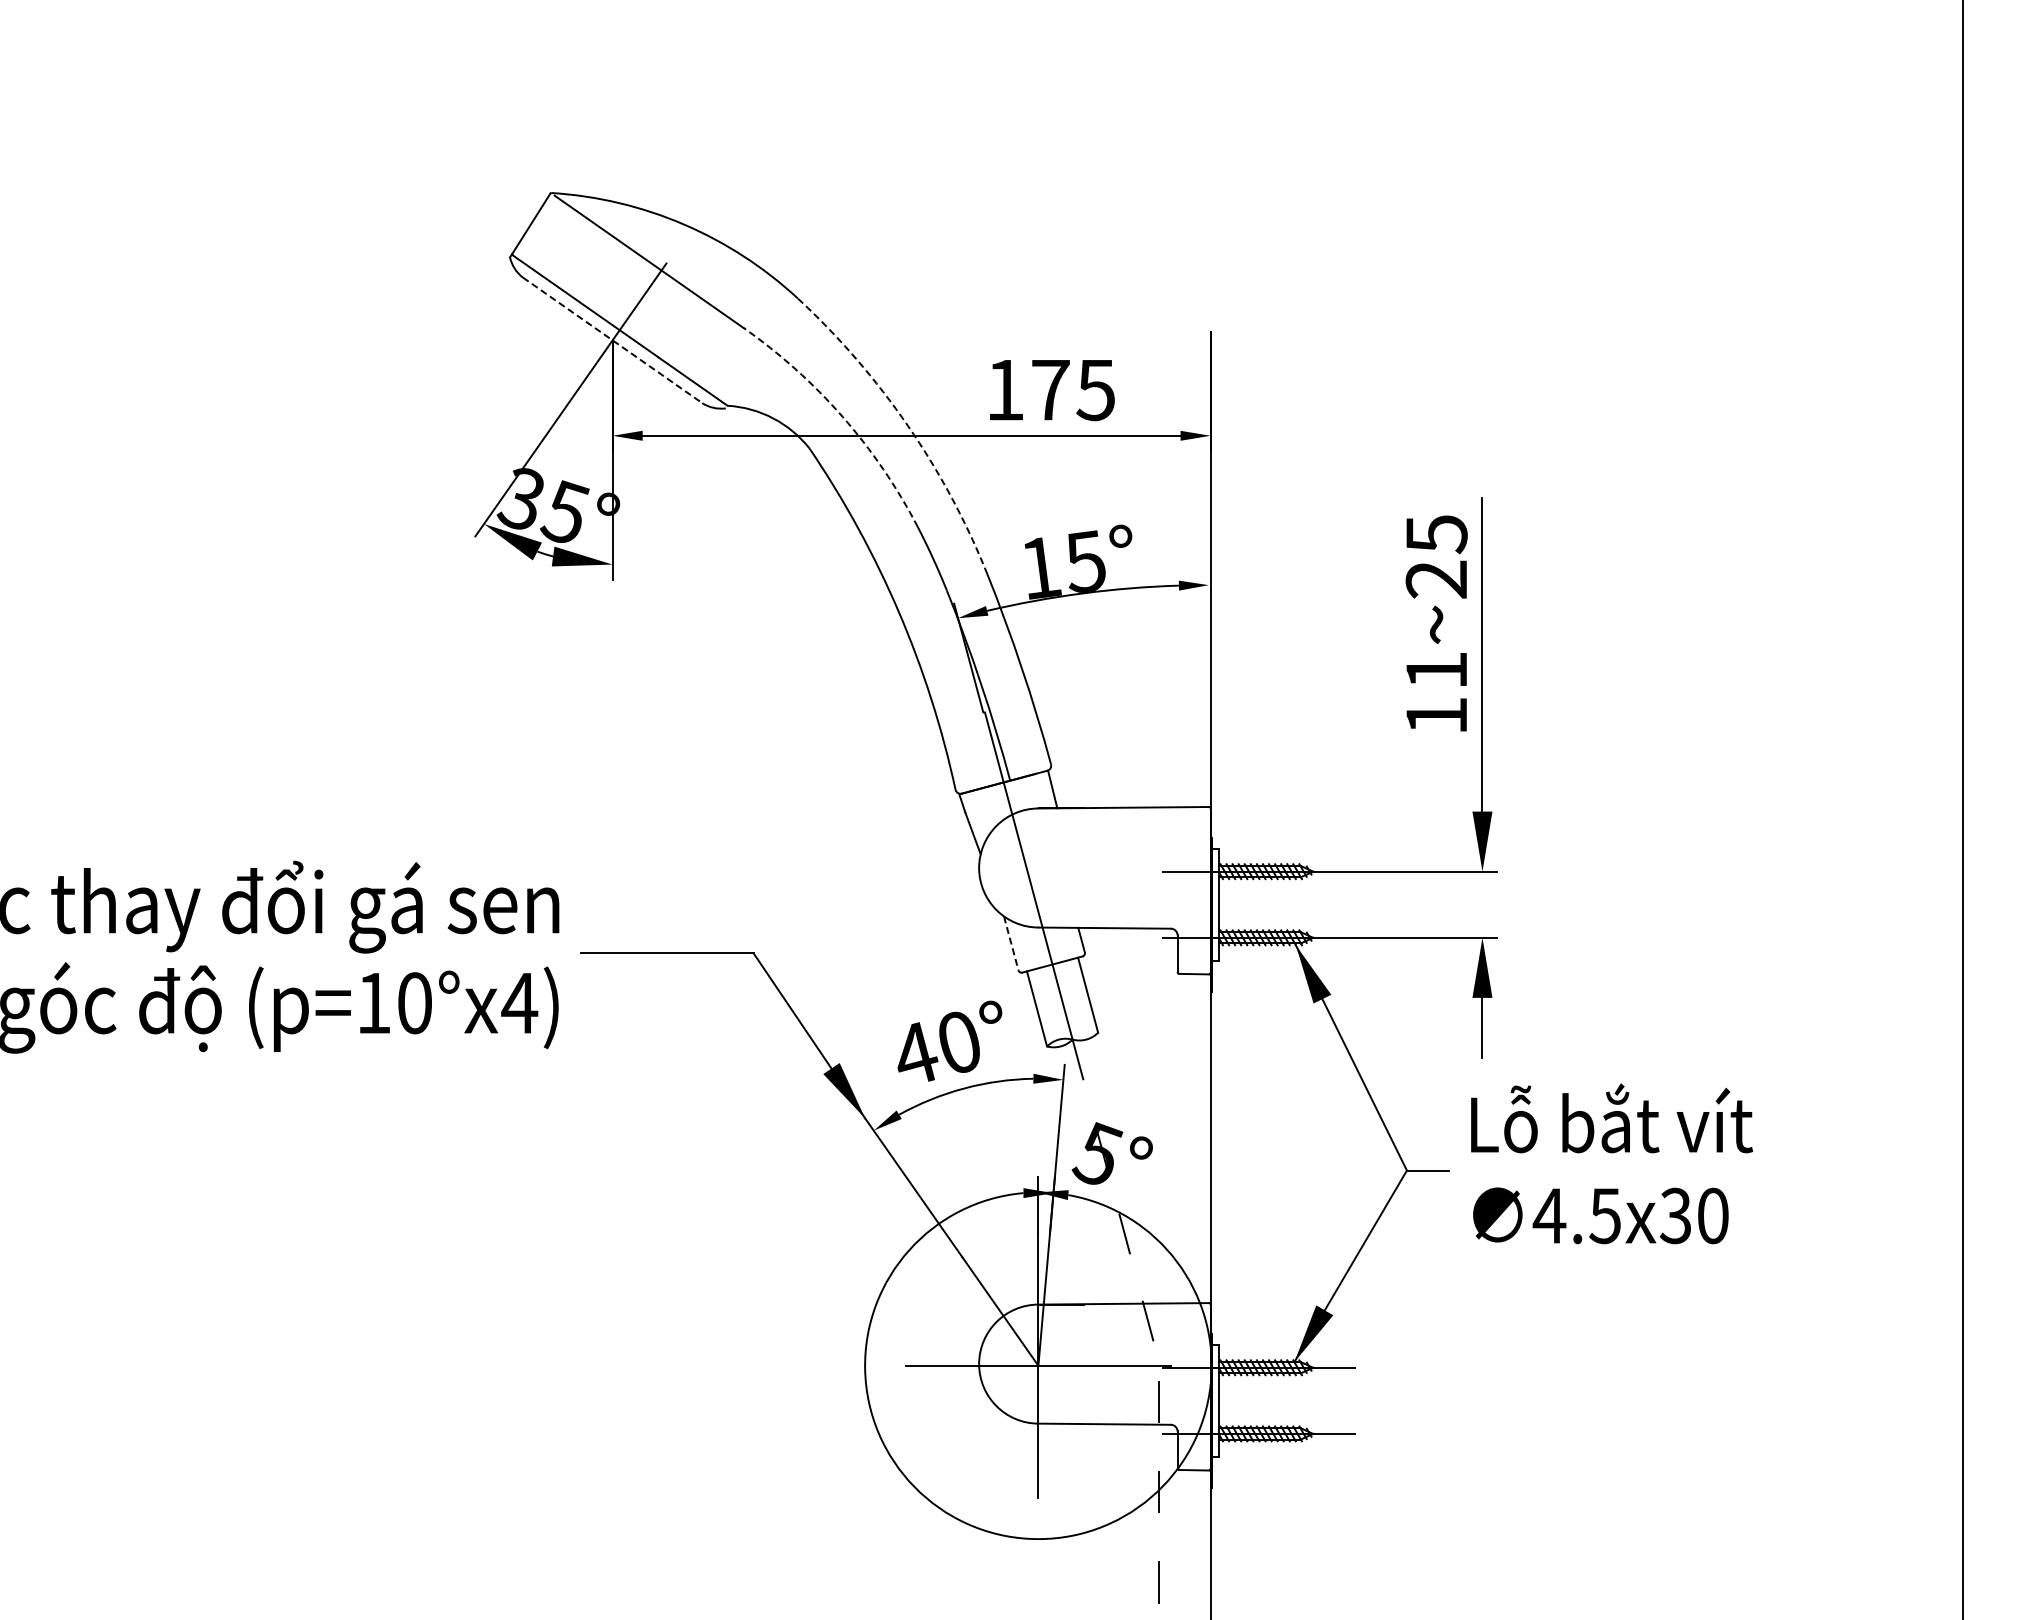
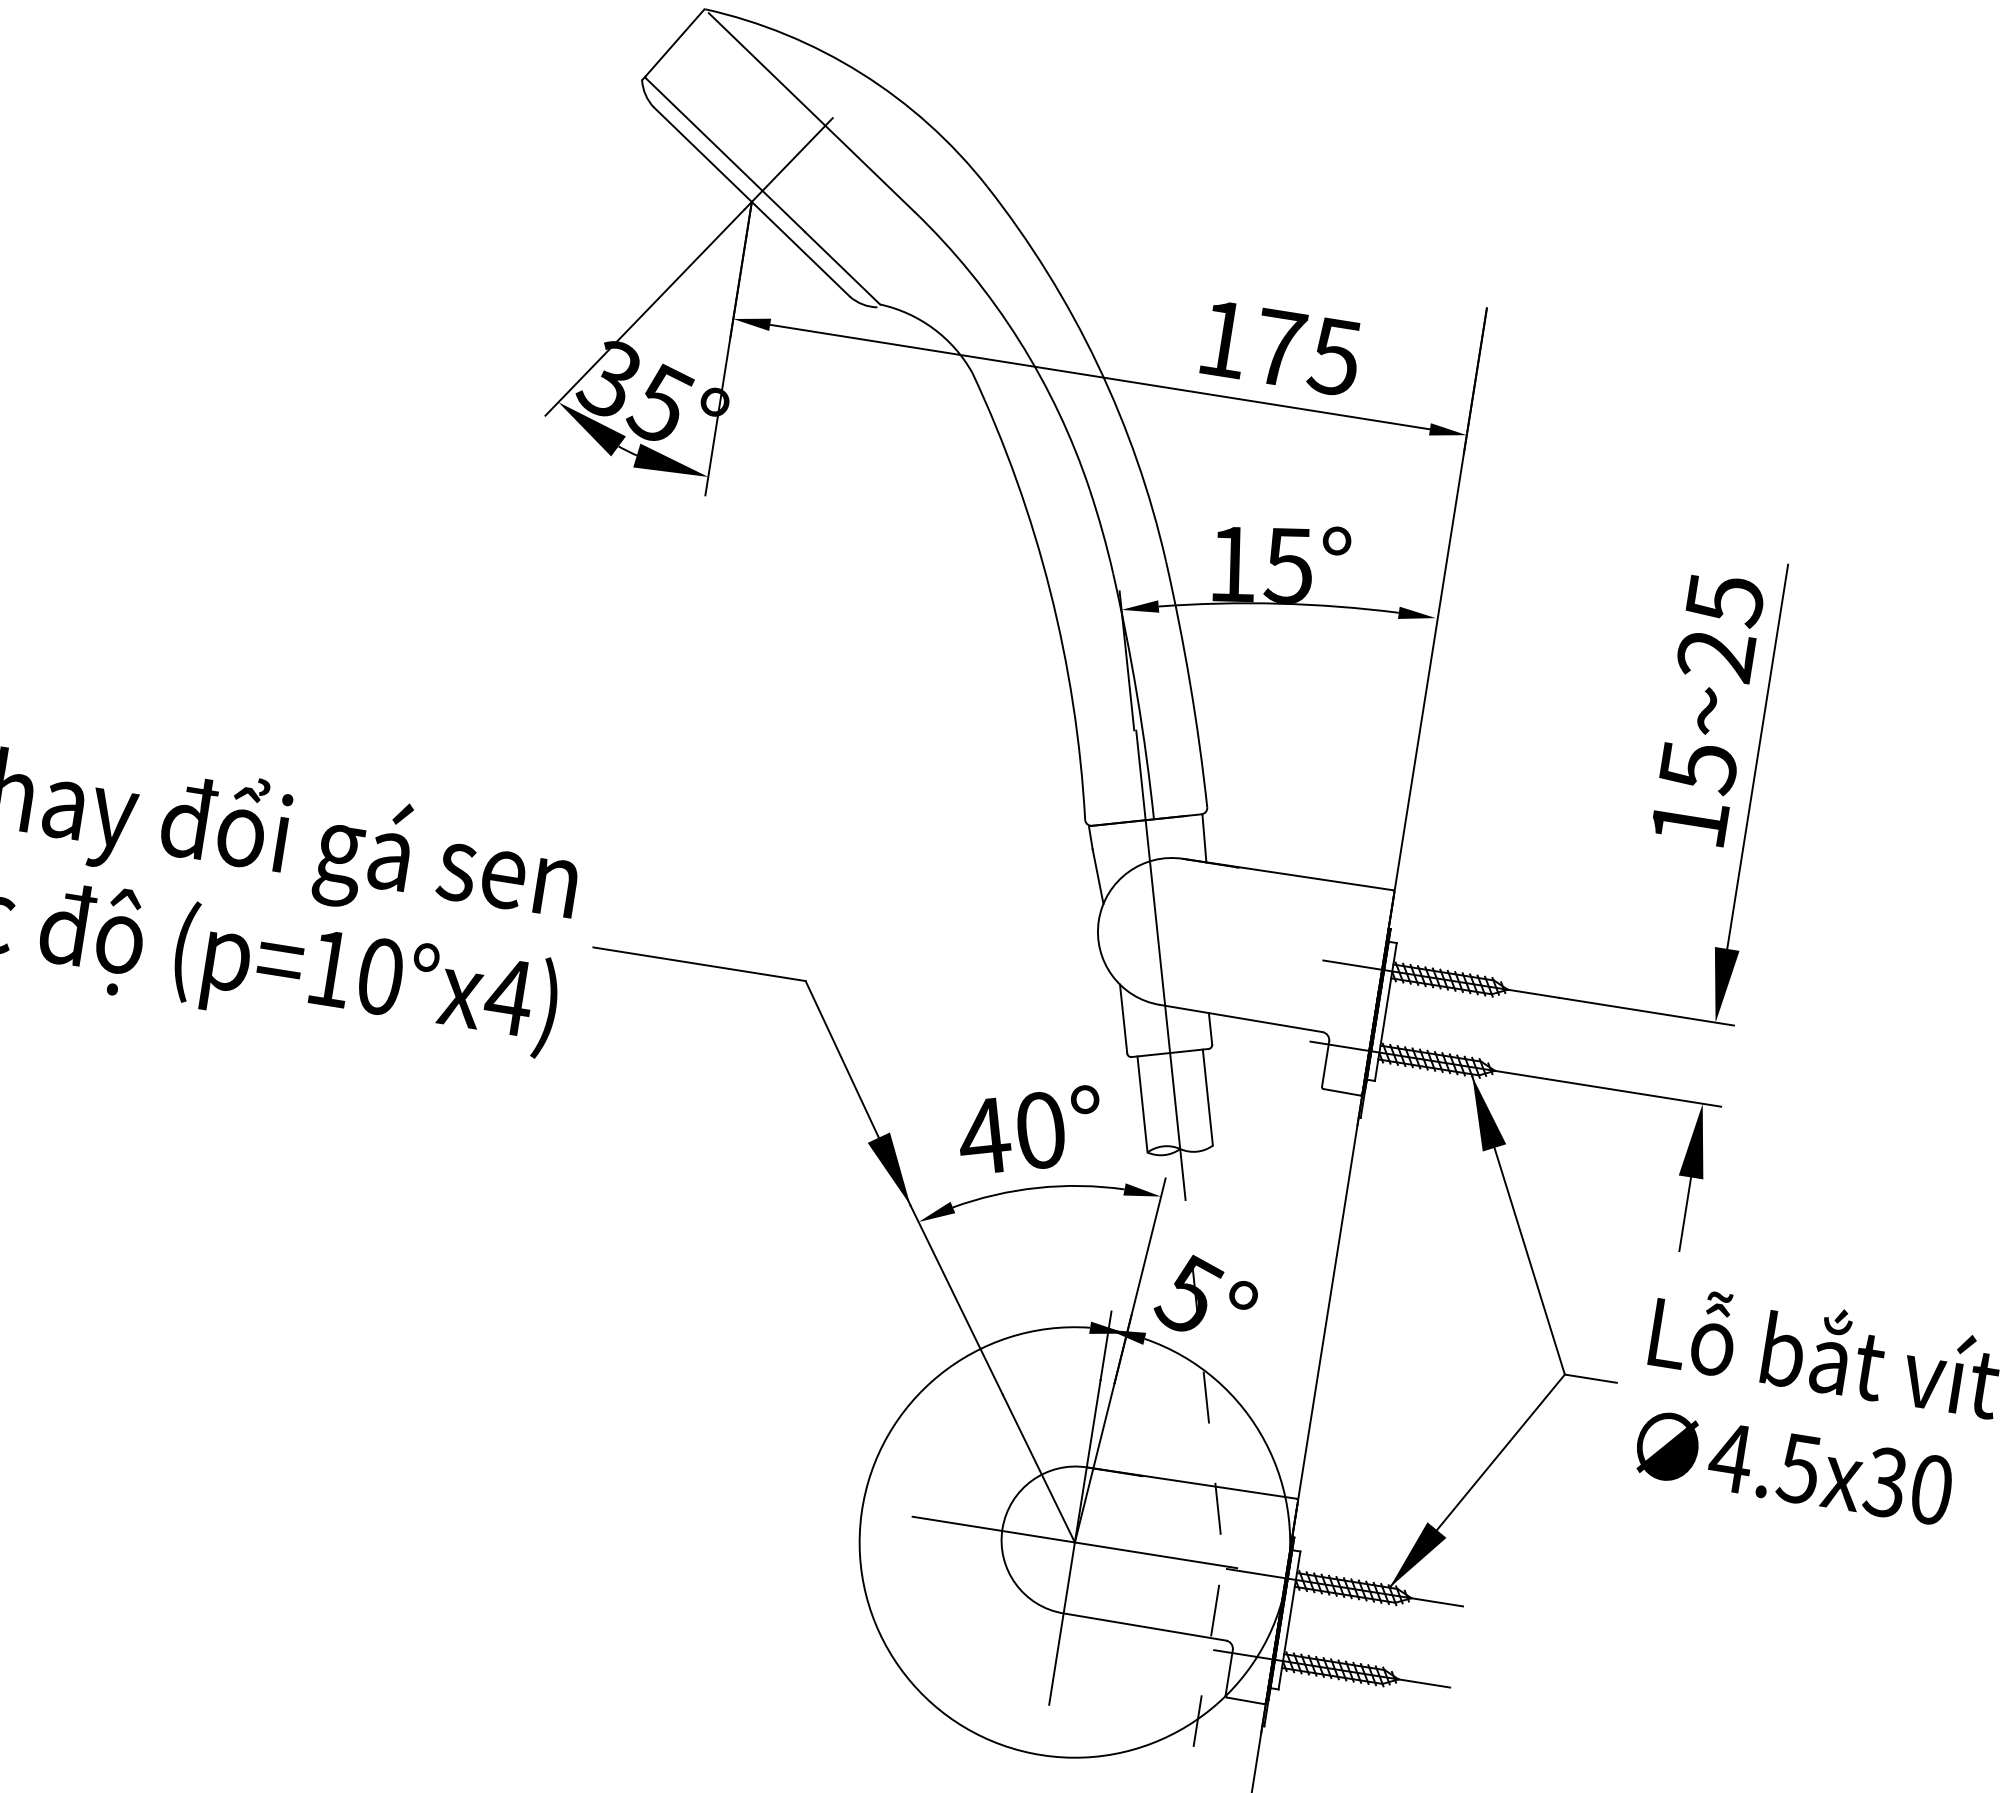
line: (612, 340) -> (751, 202), dashed -> solid
arc: (842, 416) -> (1019, 339), dashed -> solid
arc: (907, 425) -> (1096, 363), dashed -> solid
text: (1436, 671) -> (1698, 768), 11~25 -> 15~25
line: (1011, 943) -> (1123, 1019), dashed -> solid

